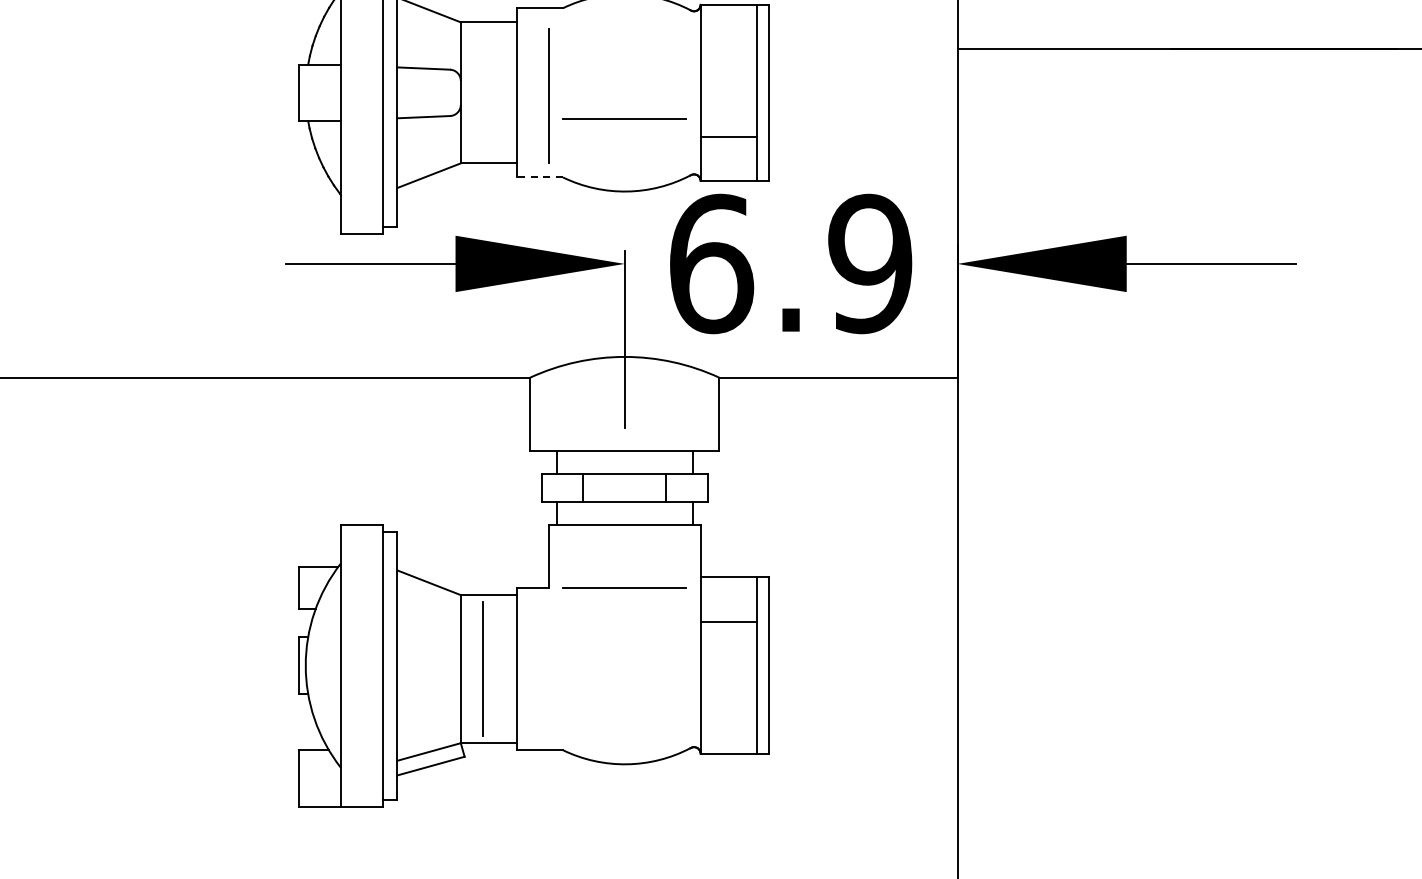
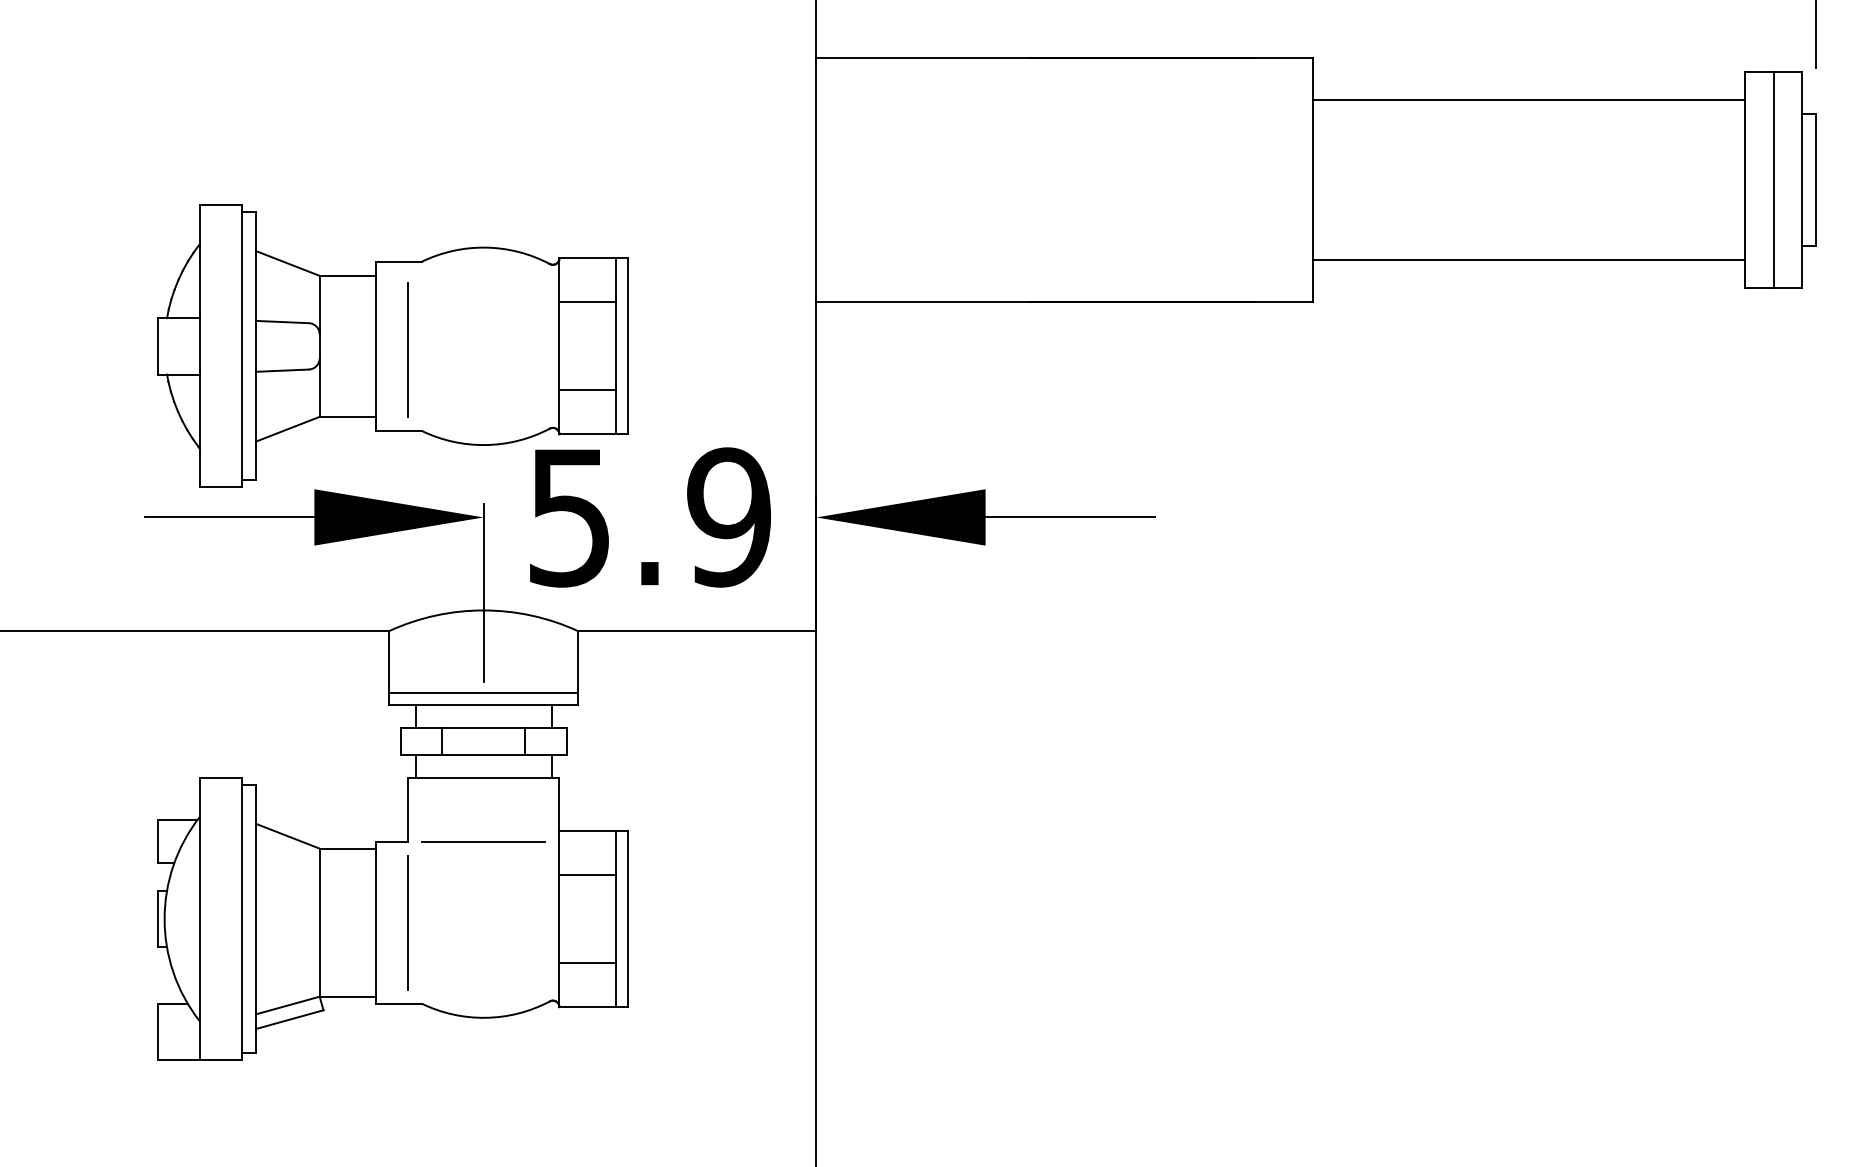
line: (728, 48) -> (587, 302), added
line: (624, 118) -> (483, 372), removed
line: (540, 176) -> (399, 430), dashed -> solid
text: (711, 263) -> (570, 517), 6.9 -> 5.9
line: (624, 439) -> (483, 693), added
line: (482, 668) -> (407, 922), moved
line: (728, 709) -> (587, 963), added

